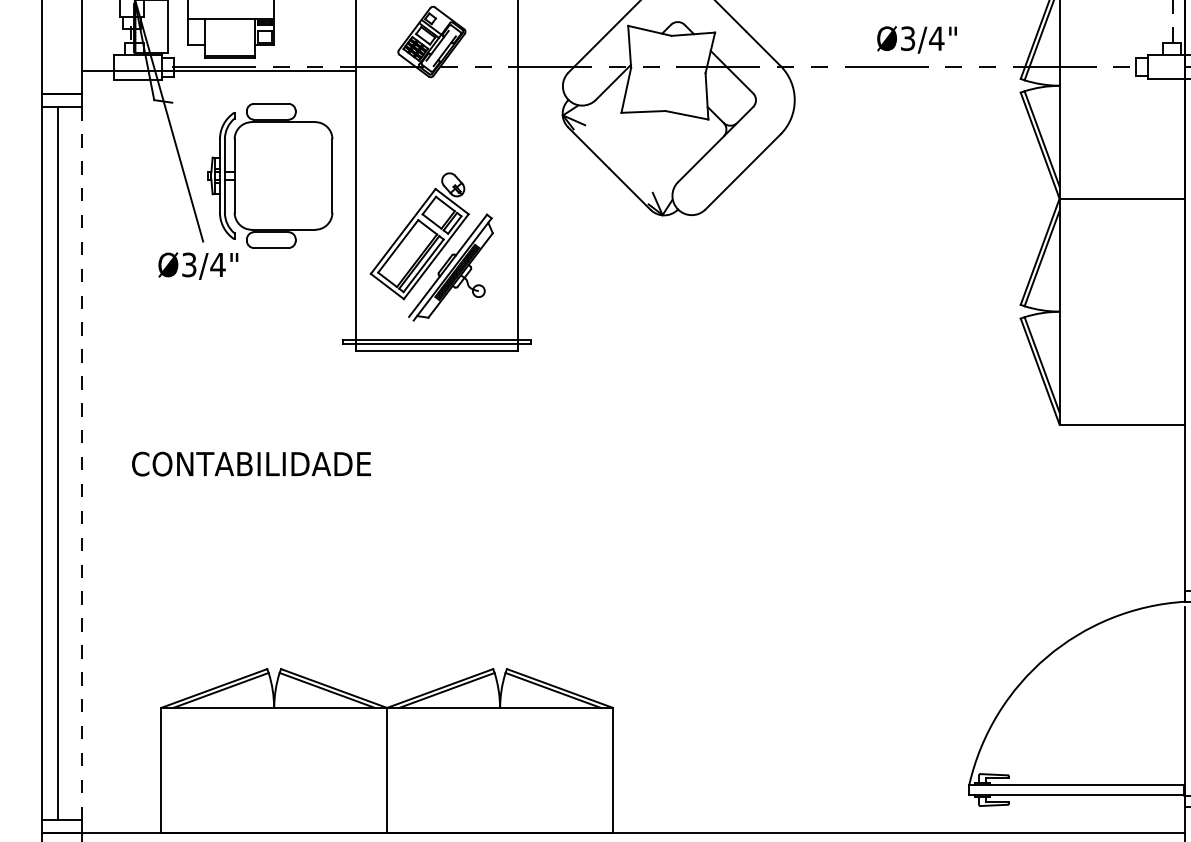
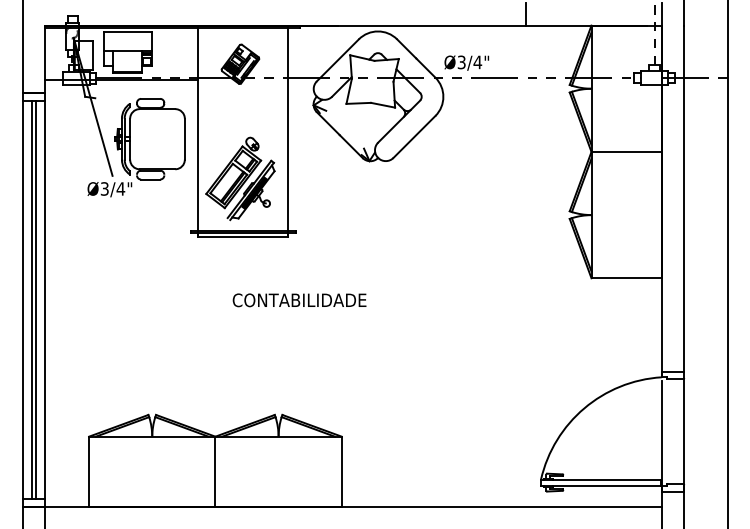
text: (916, 38) -> (466, 62), moved
line: (67, 462) -> (36, 299), added
line: (83, 462) -> (45, 299), dashed -> solid
text: (251, 464) -> (299, 300), moved

